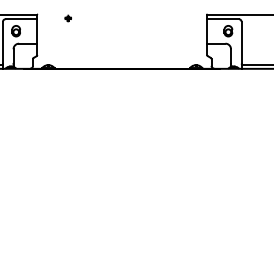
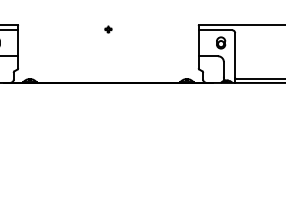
part: (67, 18) -> (107, 29), moved

